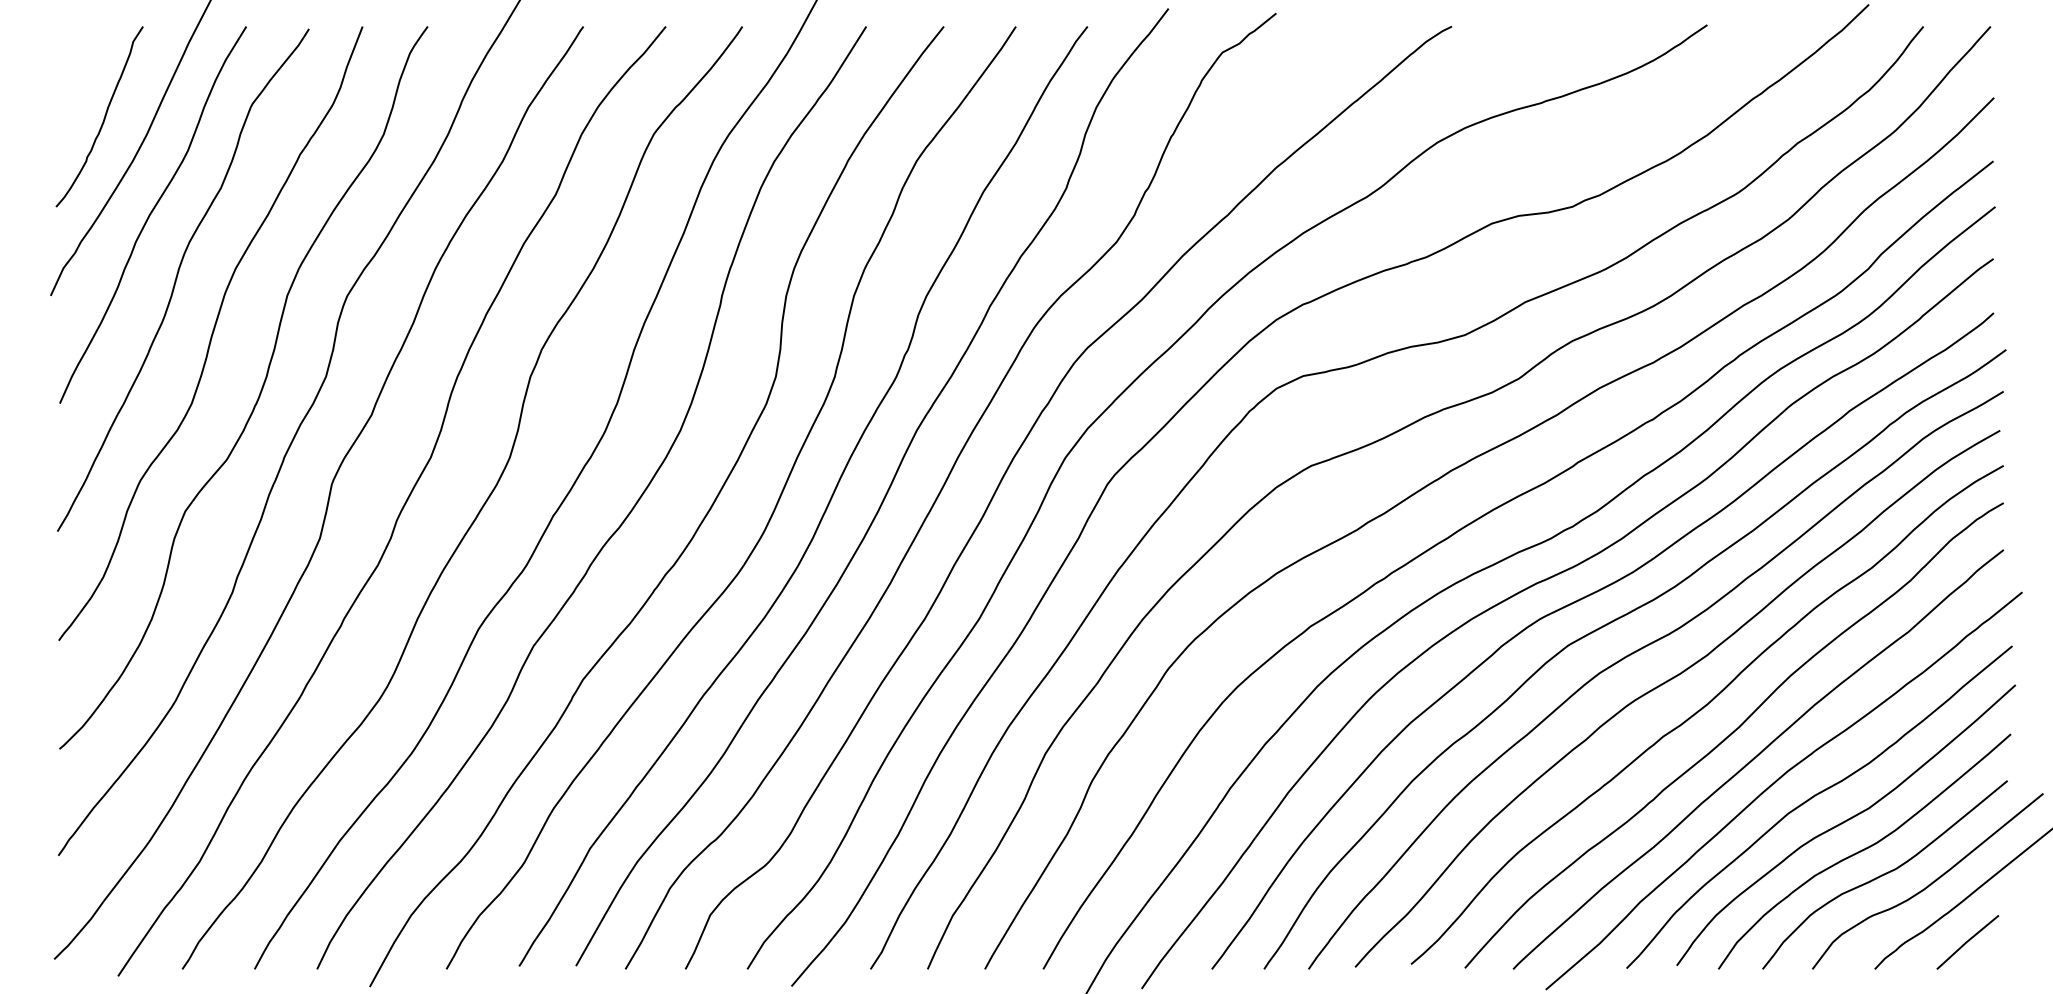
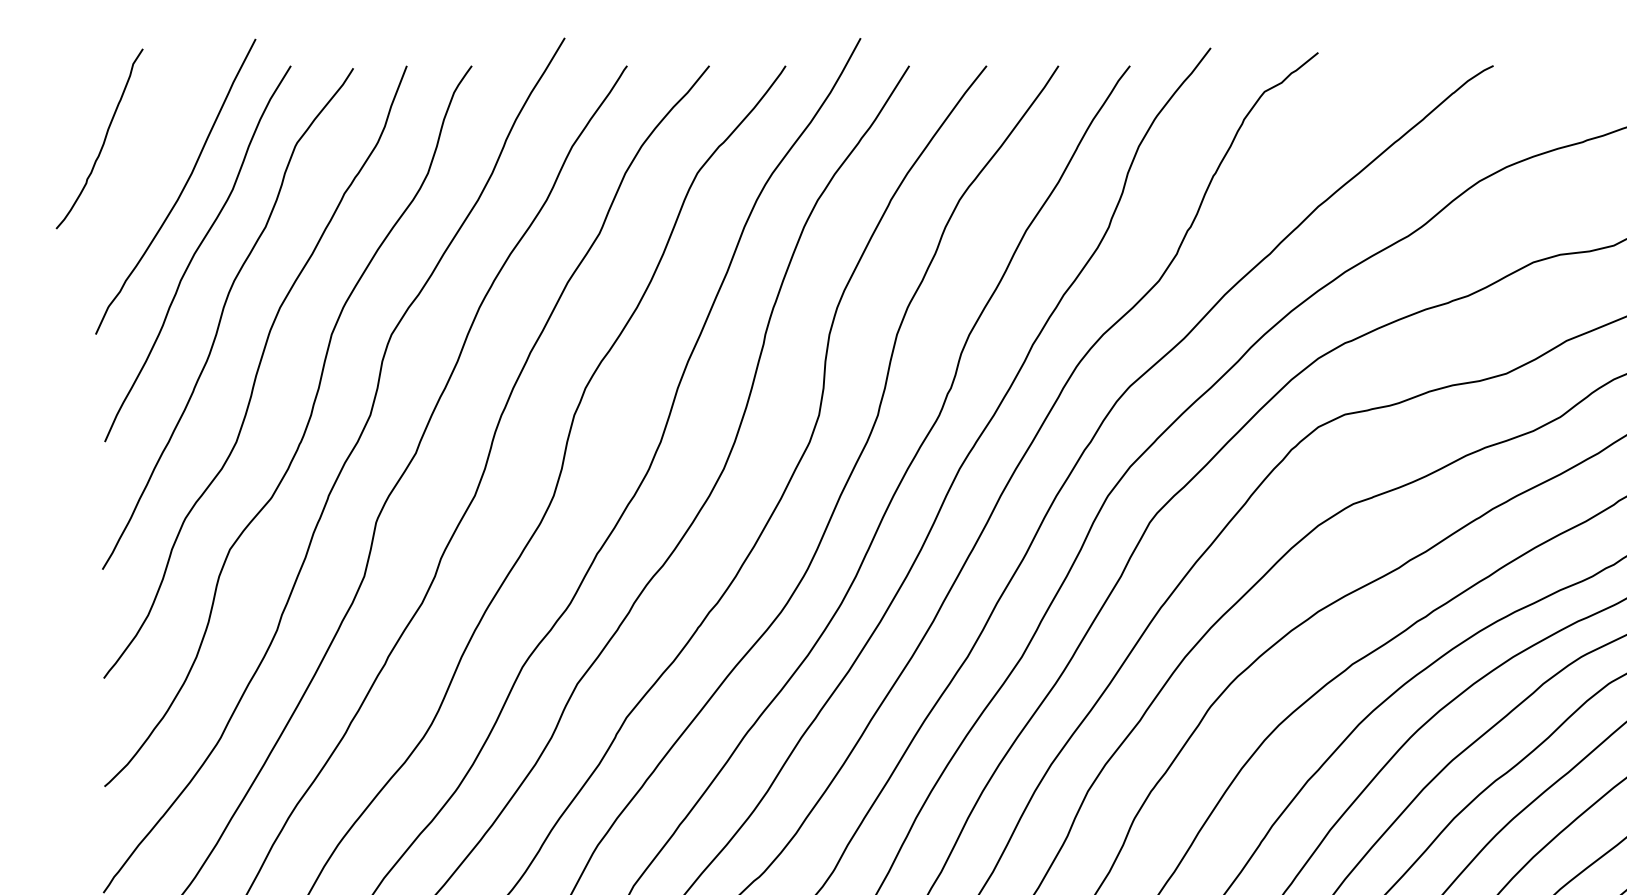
curve: (103, 118) -> (103, 140), moved

